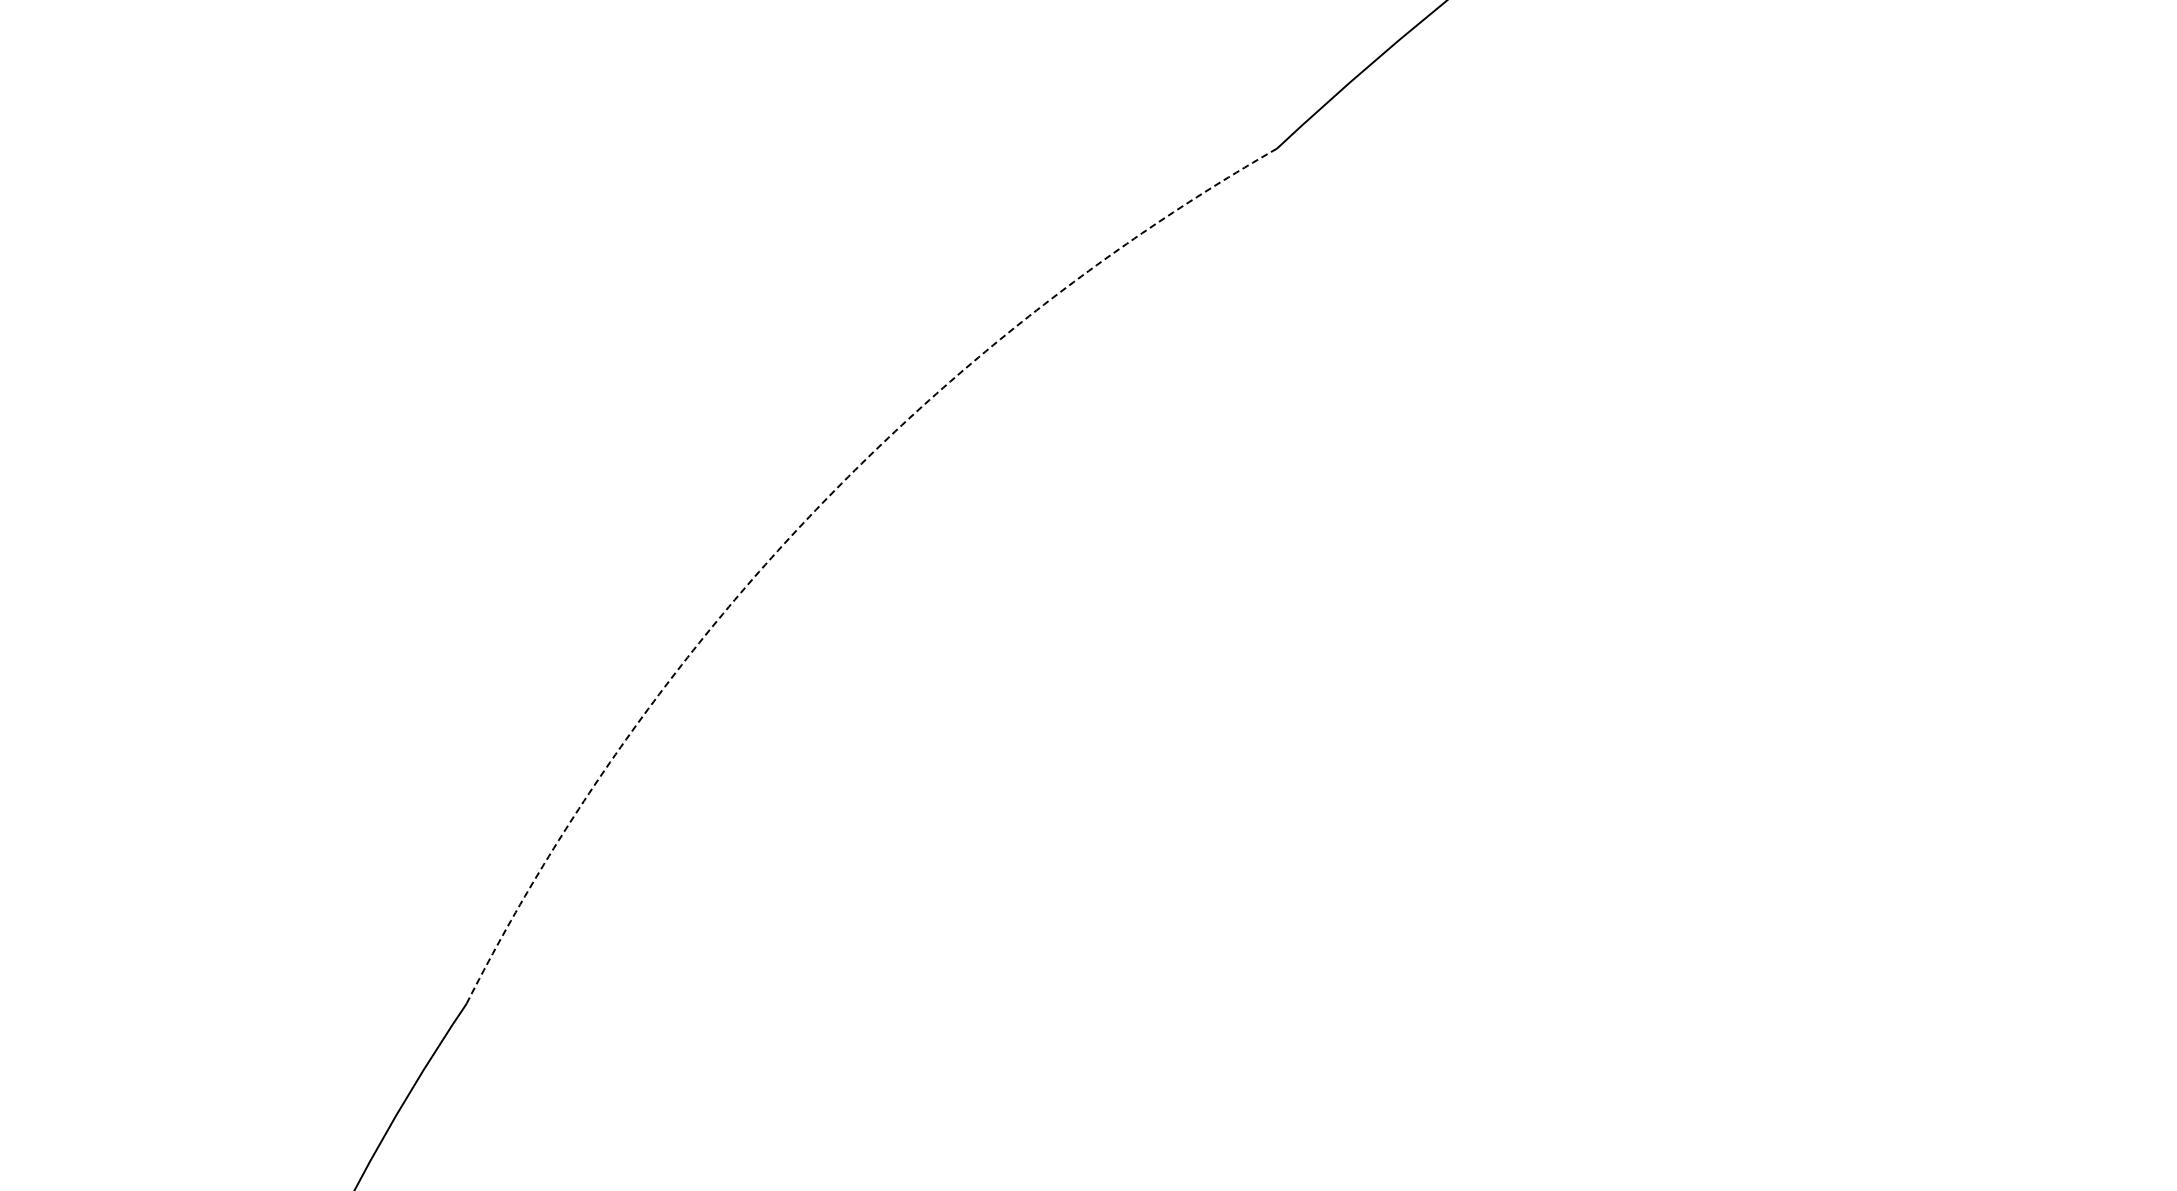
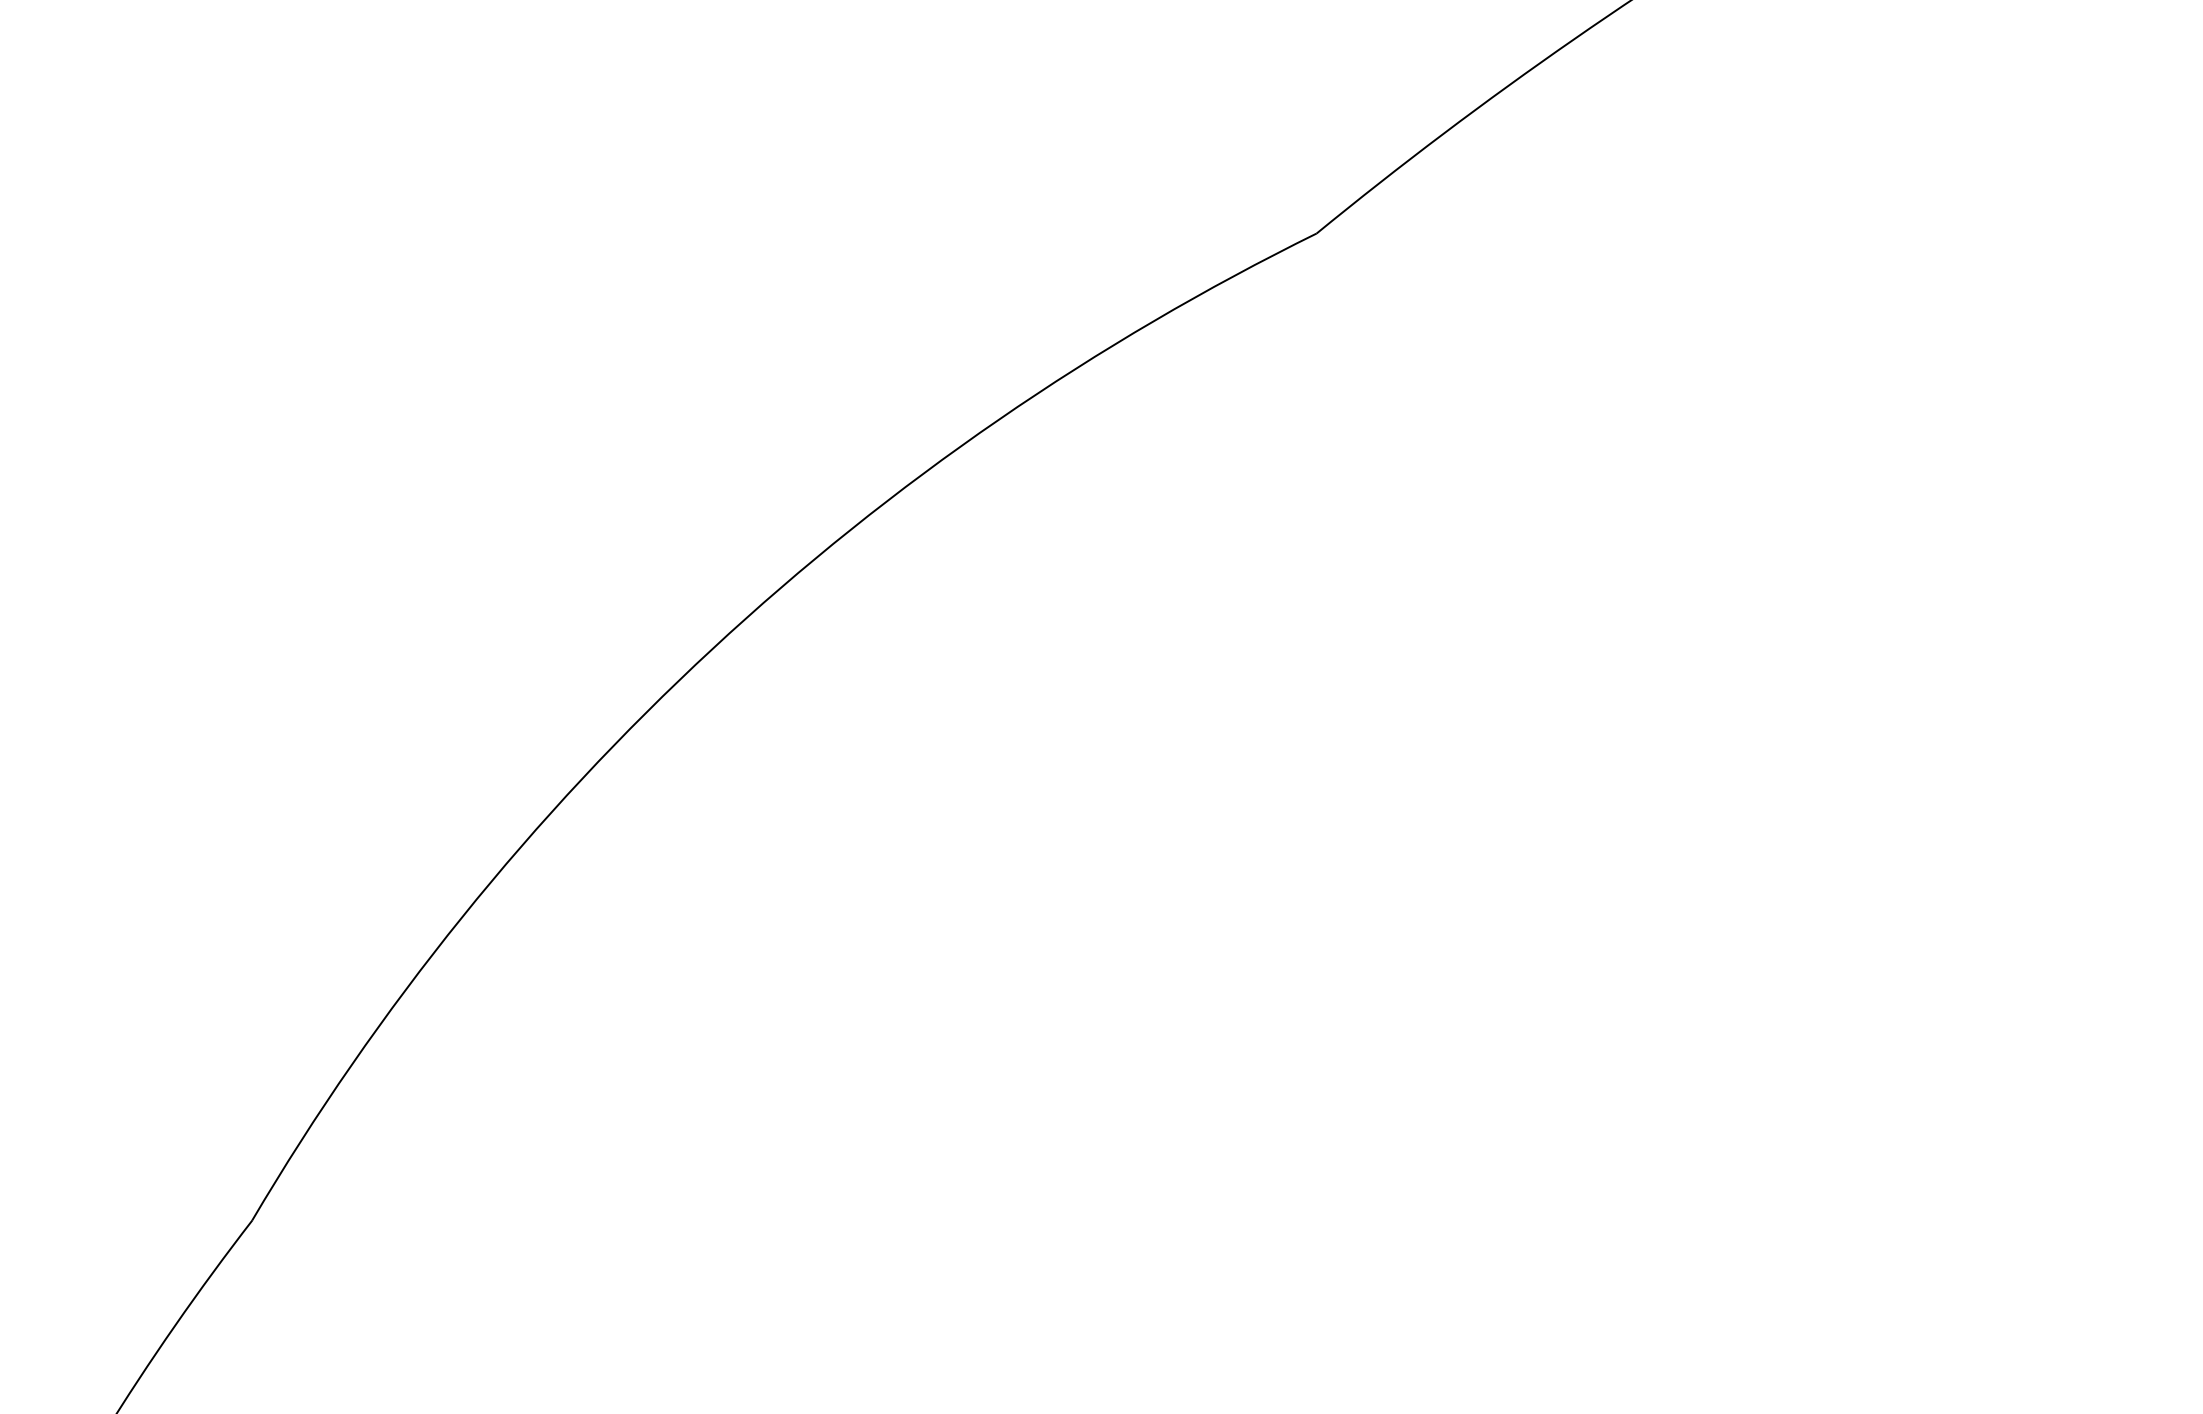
arc: (809, 516) -> (712, 648), dashed -> solid

